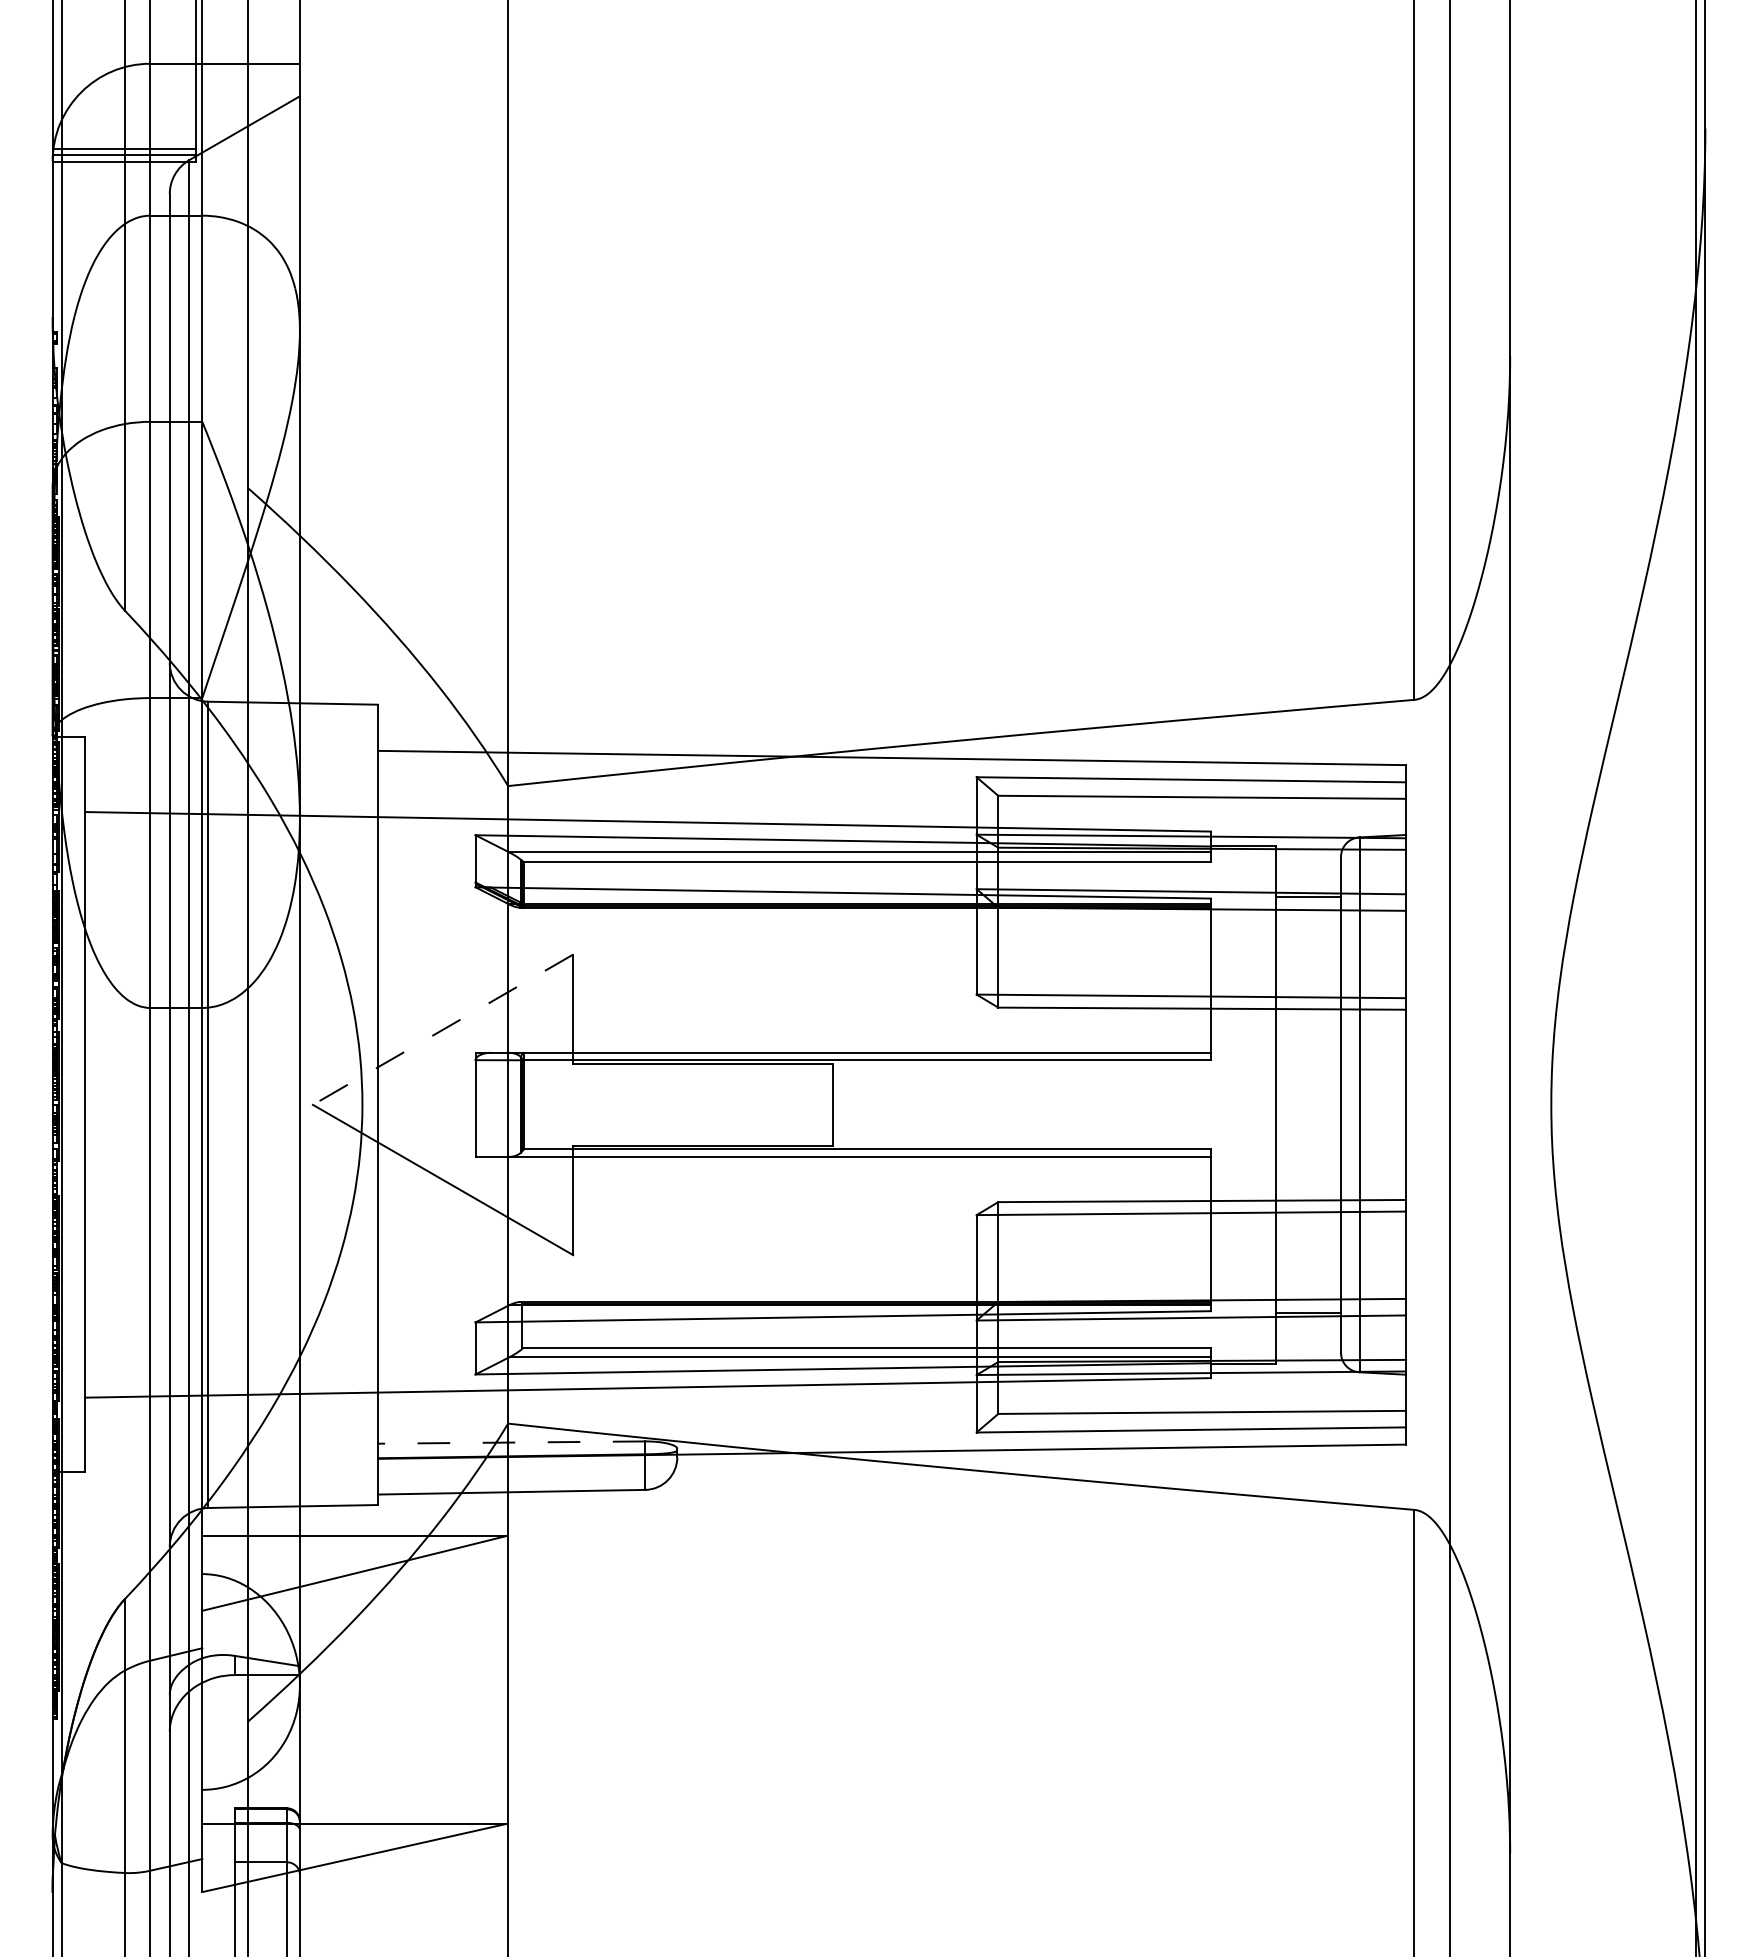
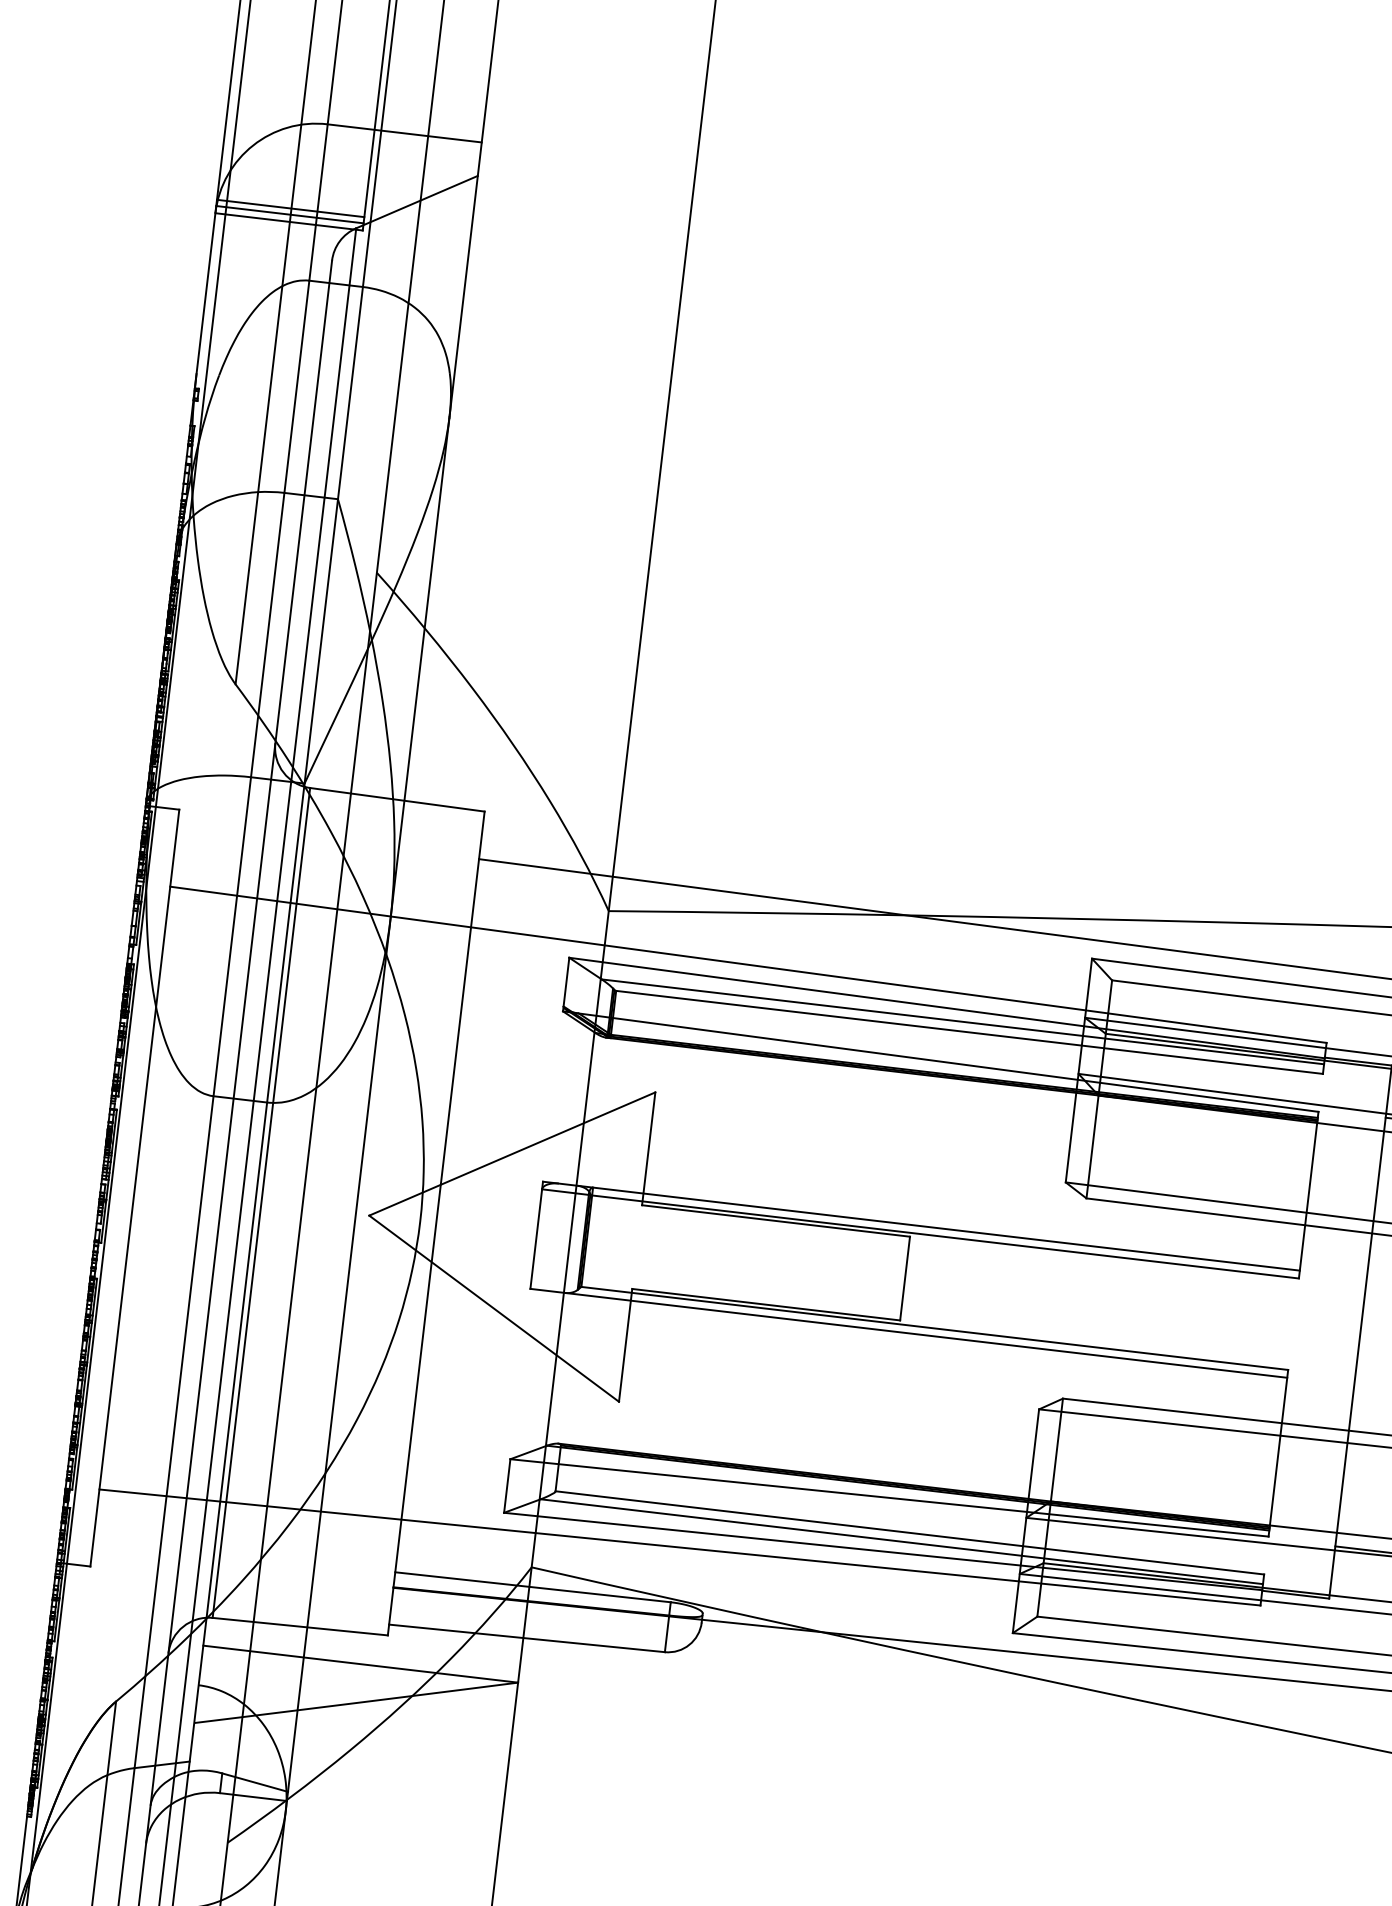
line: (442, 1029) -> (511, 1153), dashed -> solid
line: (511, 1442) -> (532, 1587), dashed -> solid

